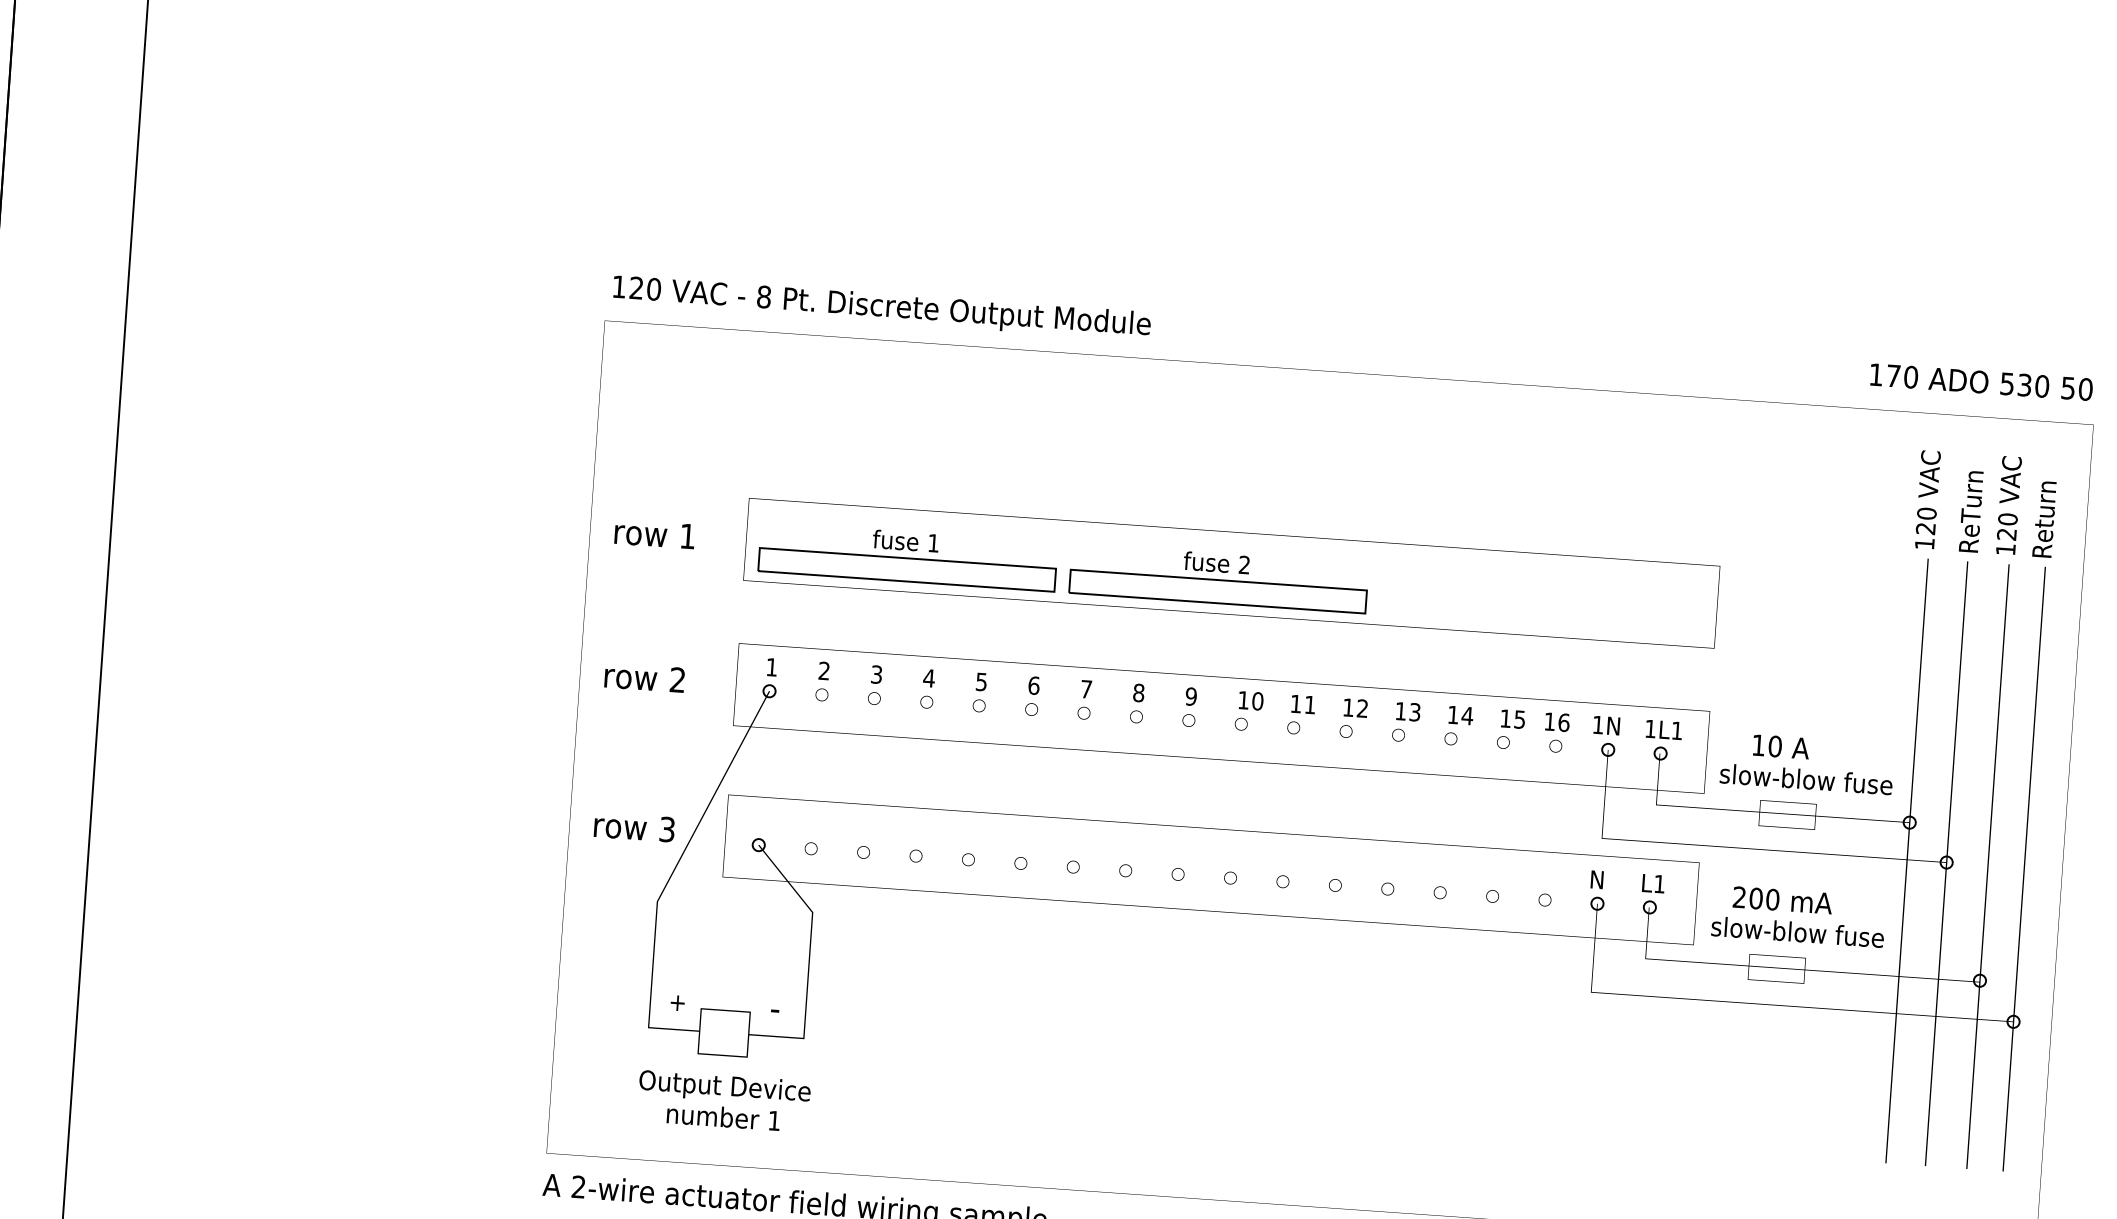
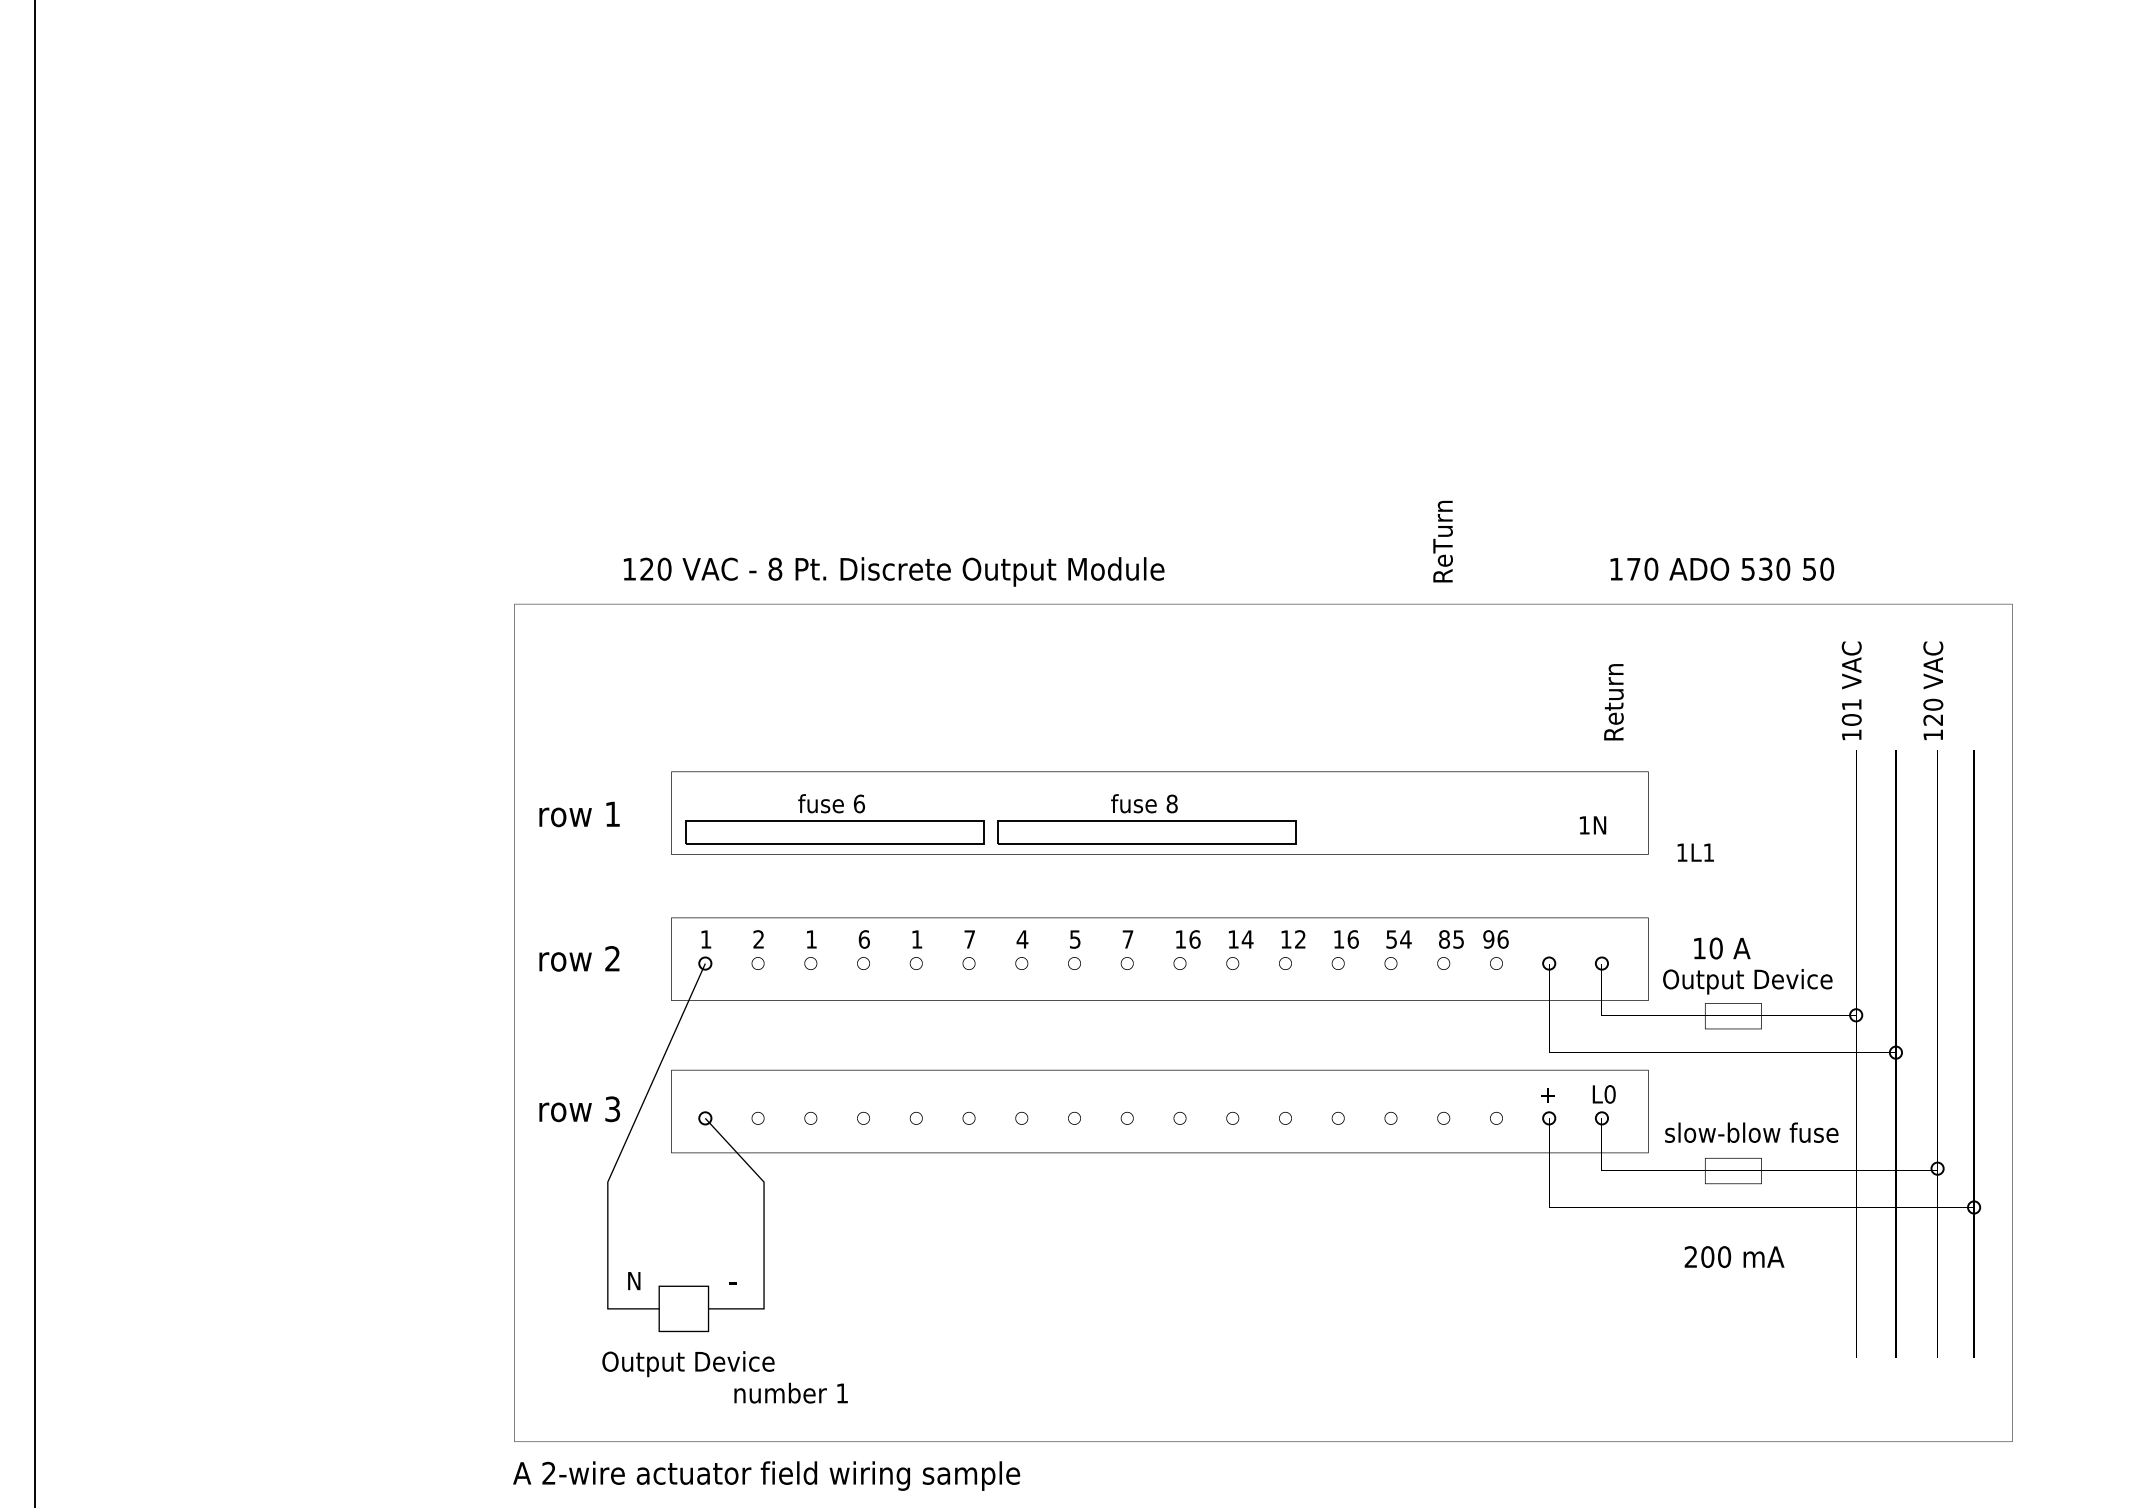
text: (881, 307) -> (893, 571), moved
text: (1981, 381) -> (1722, 568), moved
text: (1970, 511) -> (1442, 541), moved
text: (2044, 519) -> (1613, 702), moved
text: (1926, 520) -> (1851, 711), 120 -> 101
text: (933, 542) -> (859, 803), 1 -> 6
text: (1243, 564) -> (1171, 803), 2 -> 8
text: (876, 674) -> (811, 939), 3 -> 1
text: (929, 678) -> (864, 939), 4 -> 6
text: (981, 682) -> (916, 939), 5 -> 1
text: (1033, 685) -> (969, 939), 6 -> 7
text: (1086, 689) -> (1022, 939), 7 -> 4
text: (1138, 692) -> (1074, 939), 8 -> 5
text: (1190, 696) -> (1127, 939), 9 -> 7
text: (1257, 701) -> (1194, 939), 10 -> 16
text: (1310, 705) -> (1247, 939), 11 -> 14
text: (1414, 712) -> (1352, 939), 13 -> 16
text: (1453, 715) -> (1391, 939), 14 -> 54
text: (1505, 718) -> (1444, 939), 15 -> 85
text: (1549, 721) -> (1488, 939), 16 -> 96
text: (1606, 725) -> (1592, 825), moved
text: (1663, 729) -> (1695, 852), moved
text: (1806, 781) -> (1749, 981), slow-blow fuse -> Output Device
text: (1597, 879) -> (1547, 1094), N -> +
text: (1659, 884) -> (1609, 1094), L1 -> L0
text: (1782, 899) -> (1734, 1256), moved
text: (677, 1002) -> (634, 1281), + -> N
text: (722, 1116) -> (790, 1392), moved

